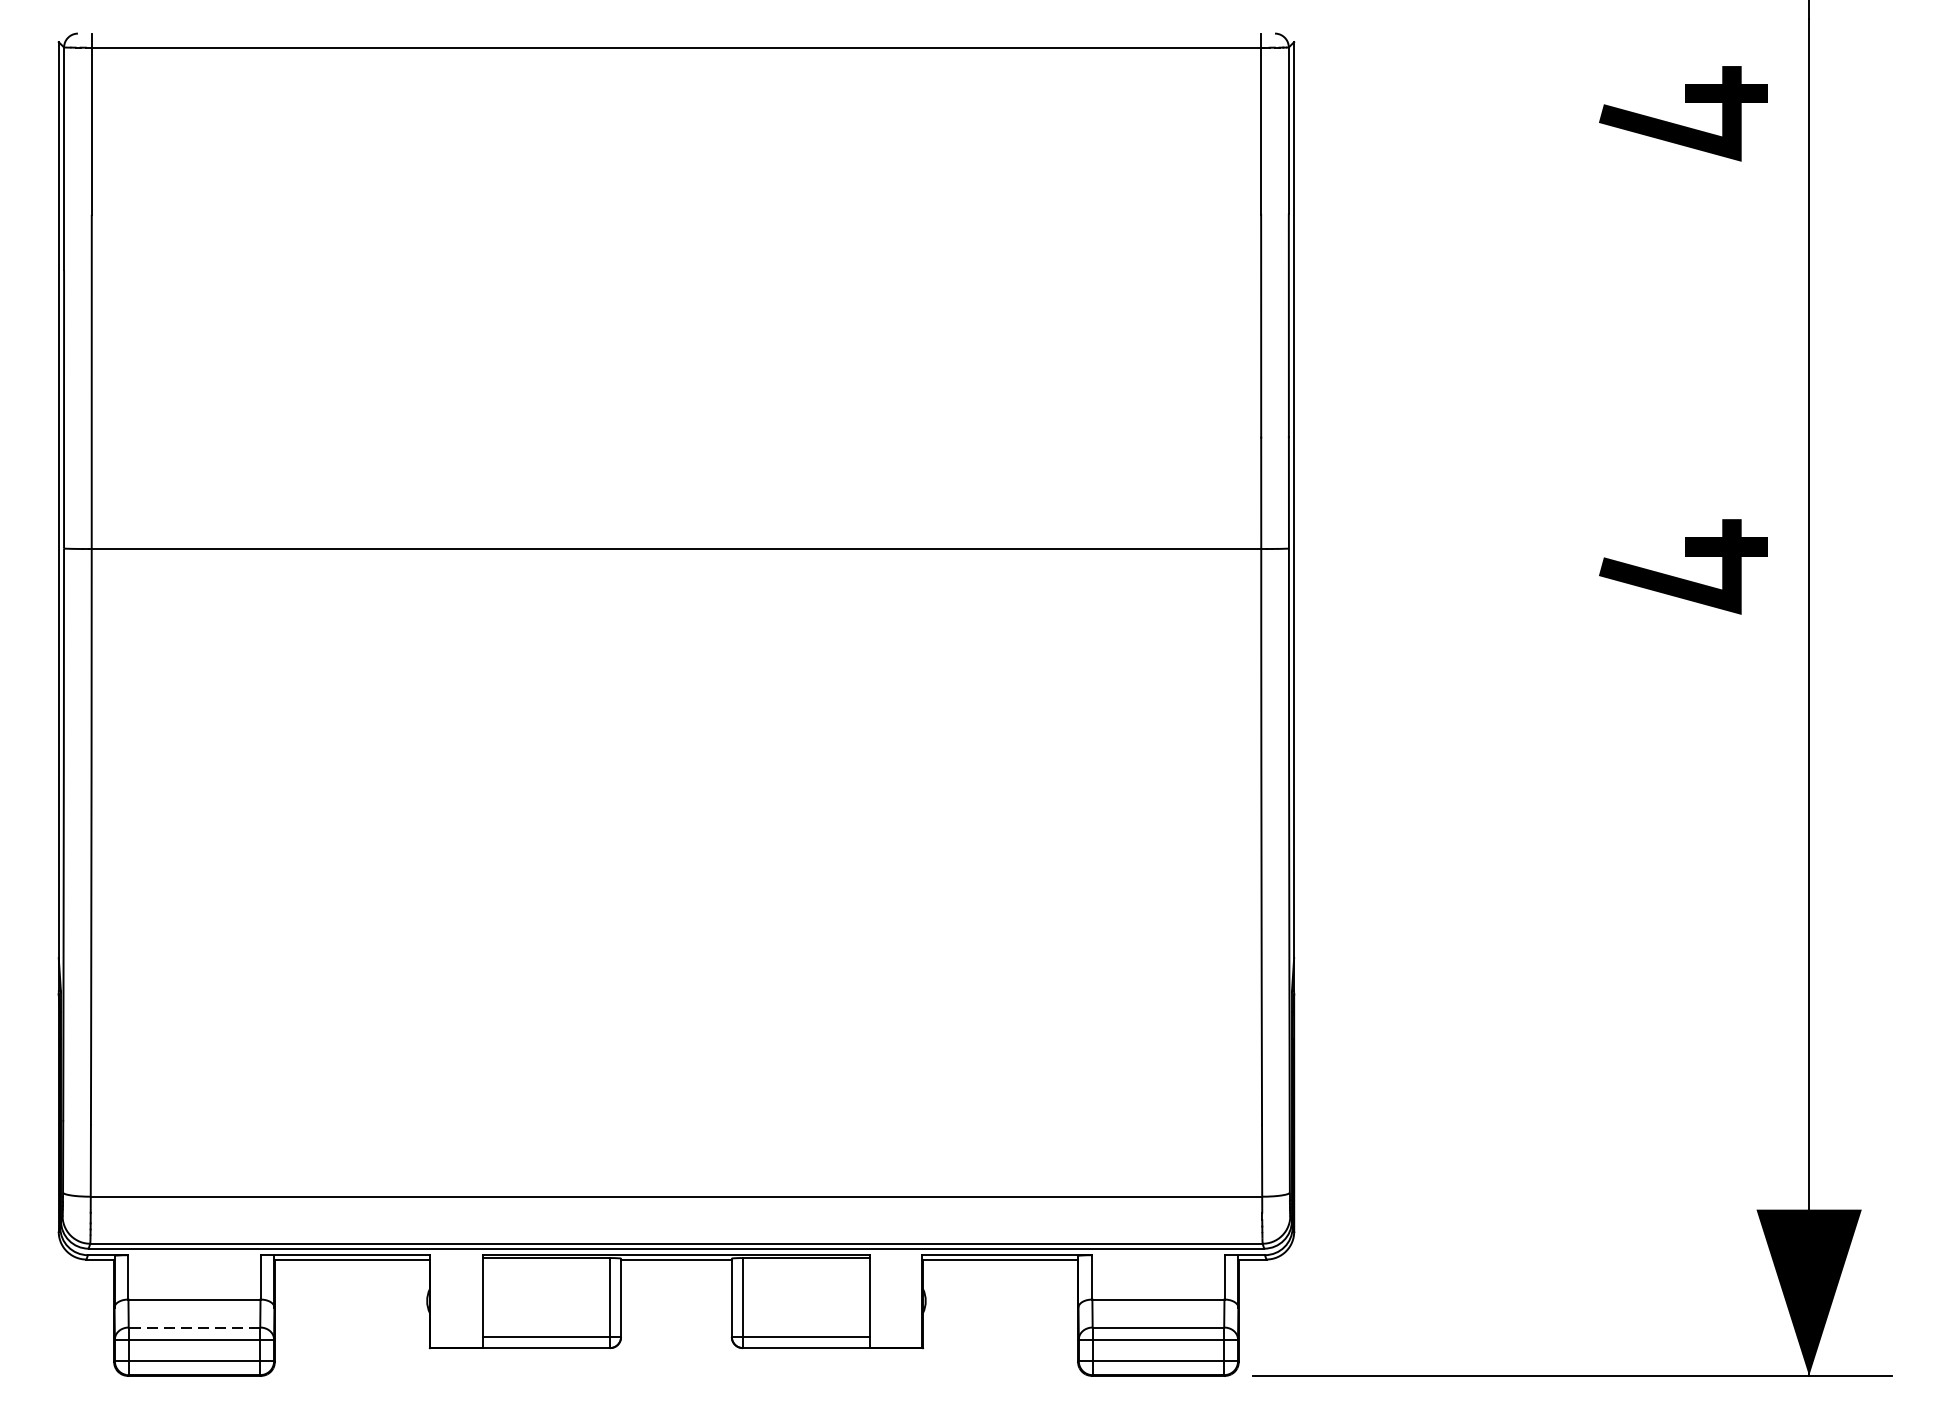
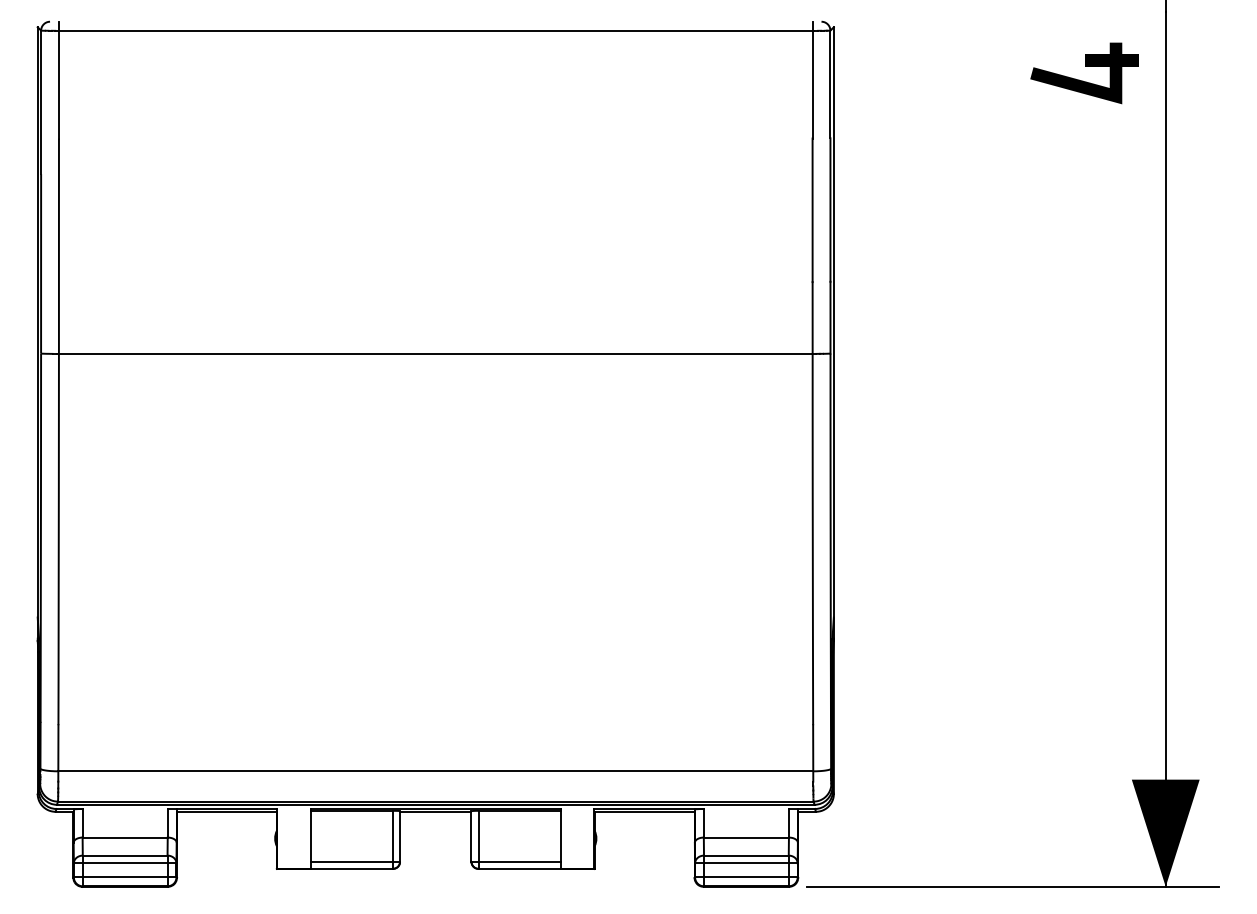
part: (1684, 556) -> (1085, 358), removed
line: (193, 1327) -> (124, 855), dashed -> solid

